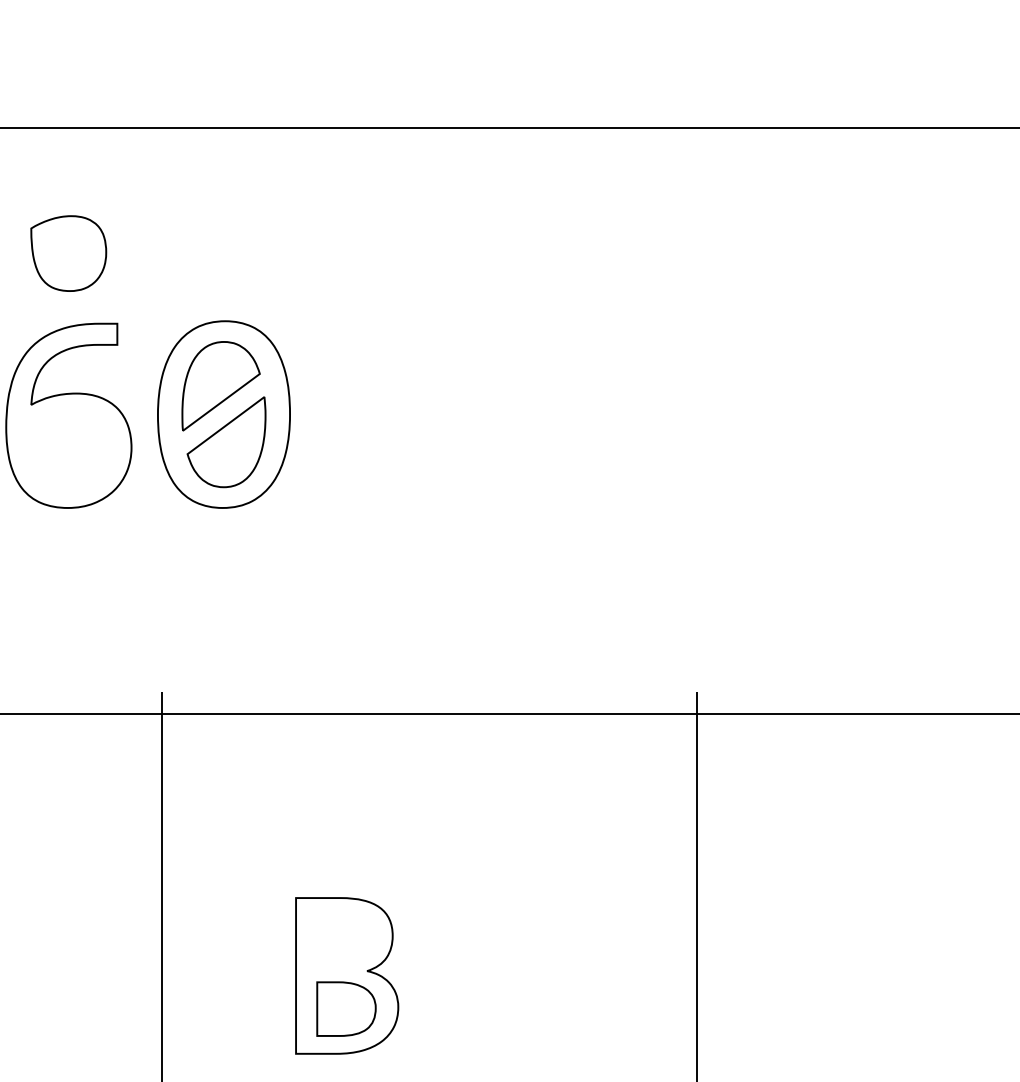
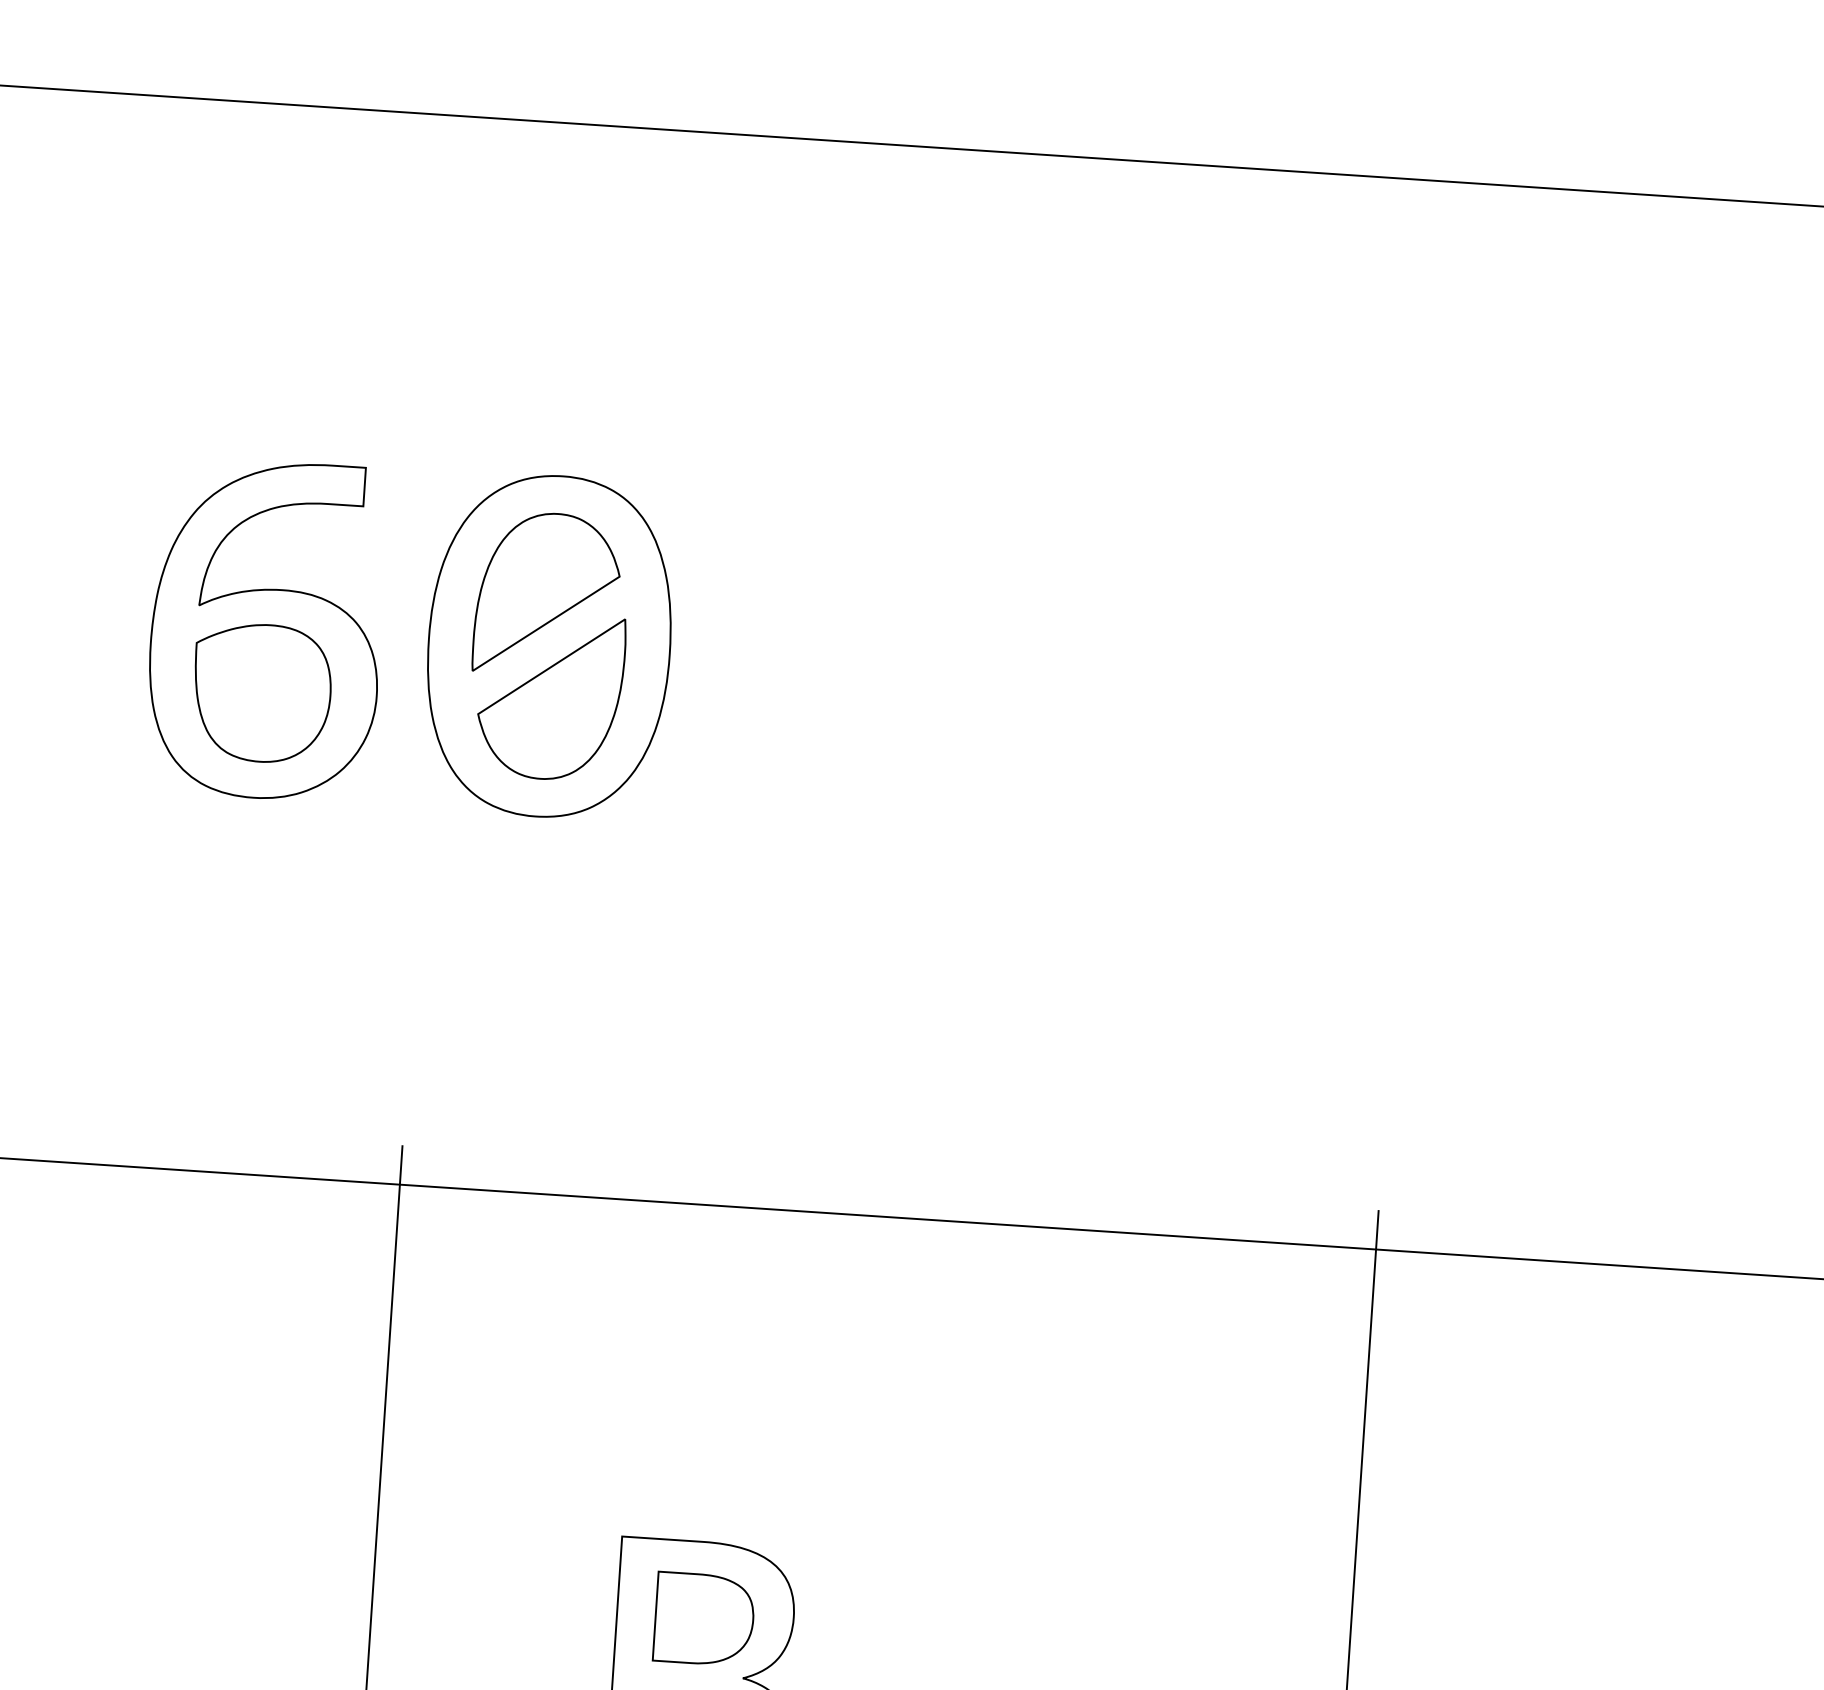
part: (68, 253) -> (261, 693), moved
part: (343, 940) -> (703, 1619), added

